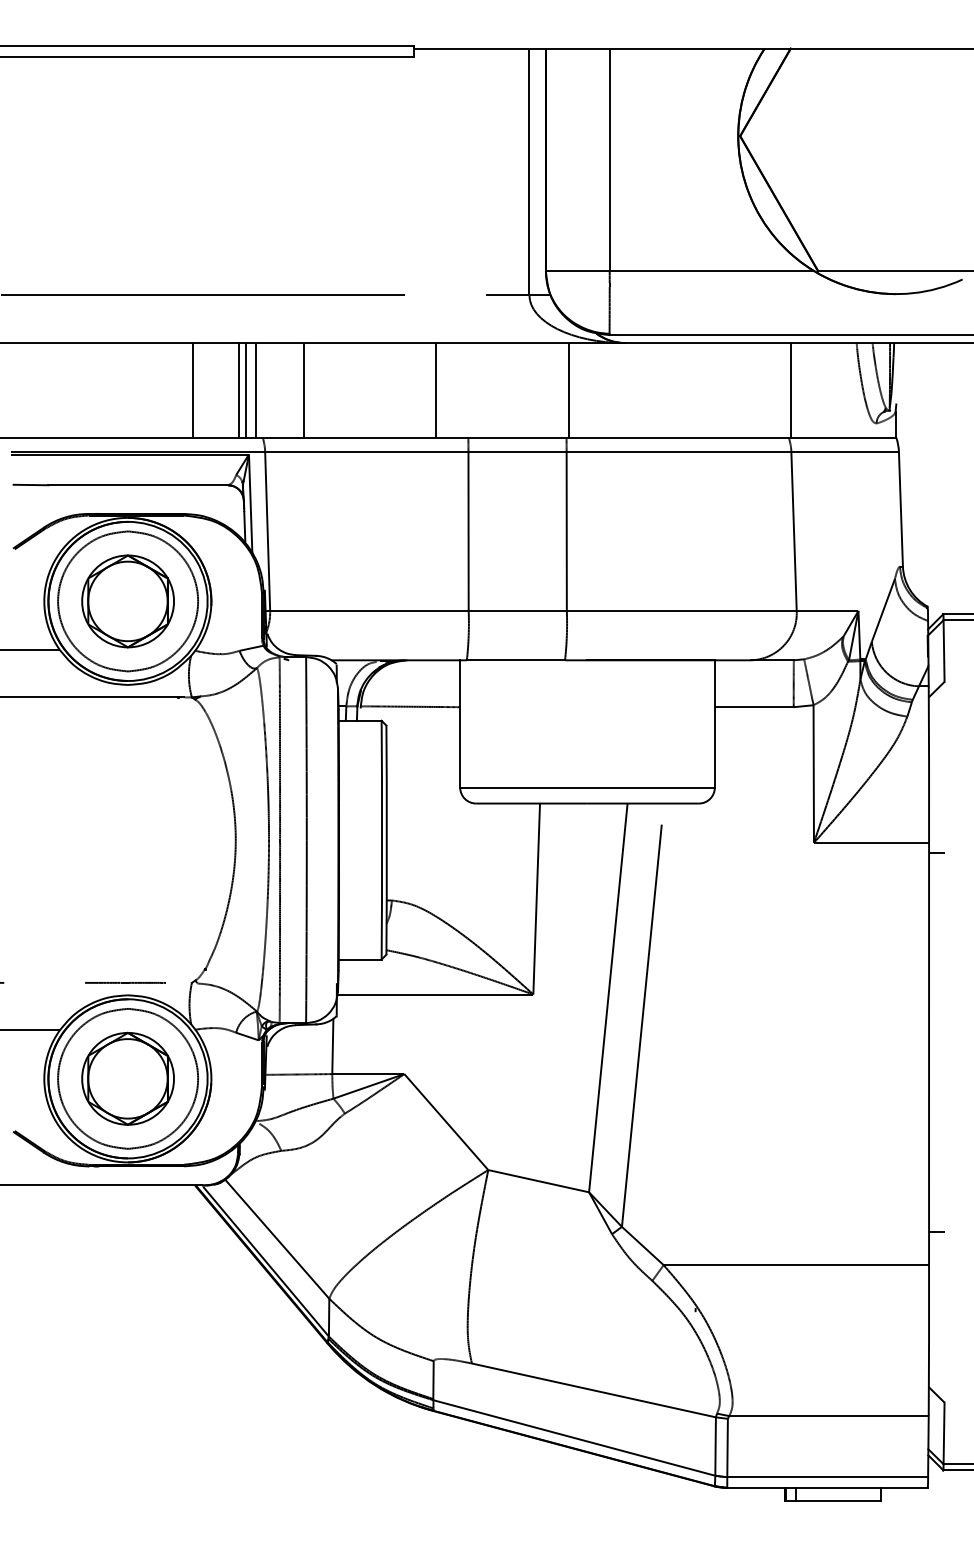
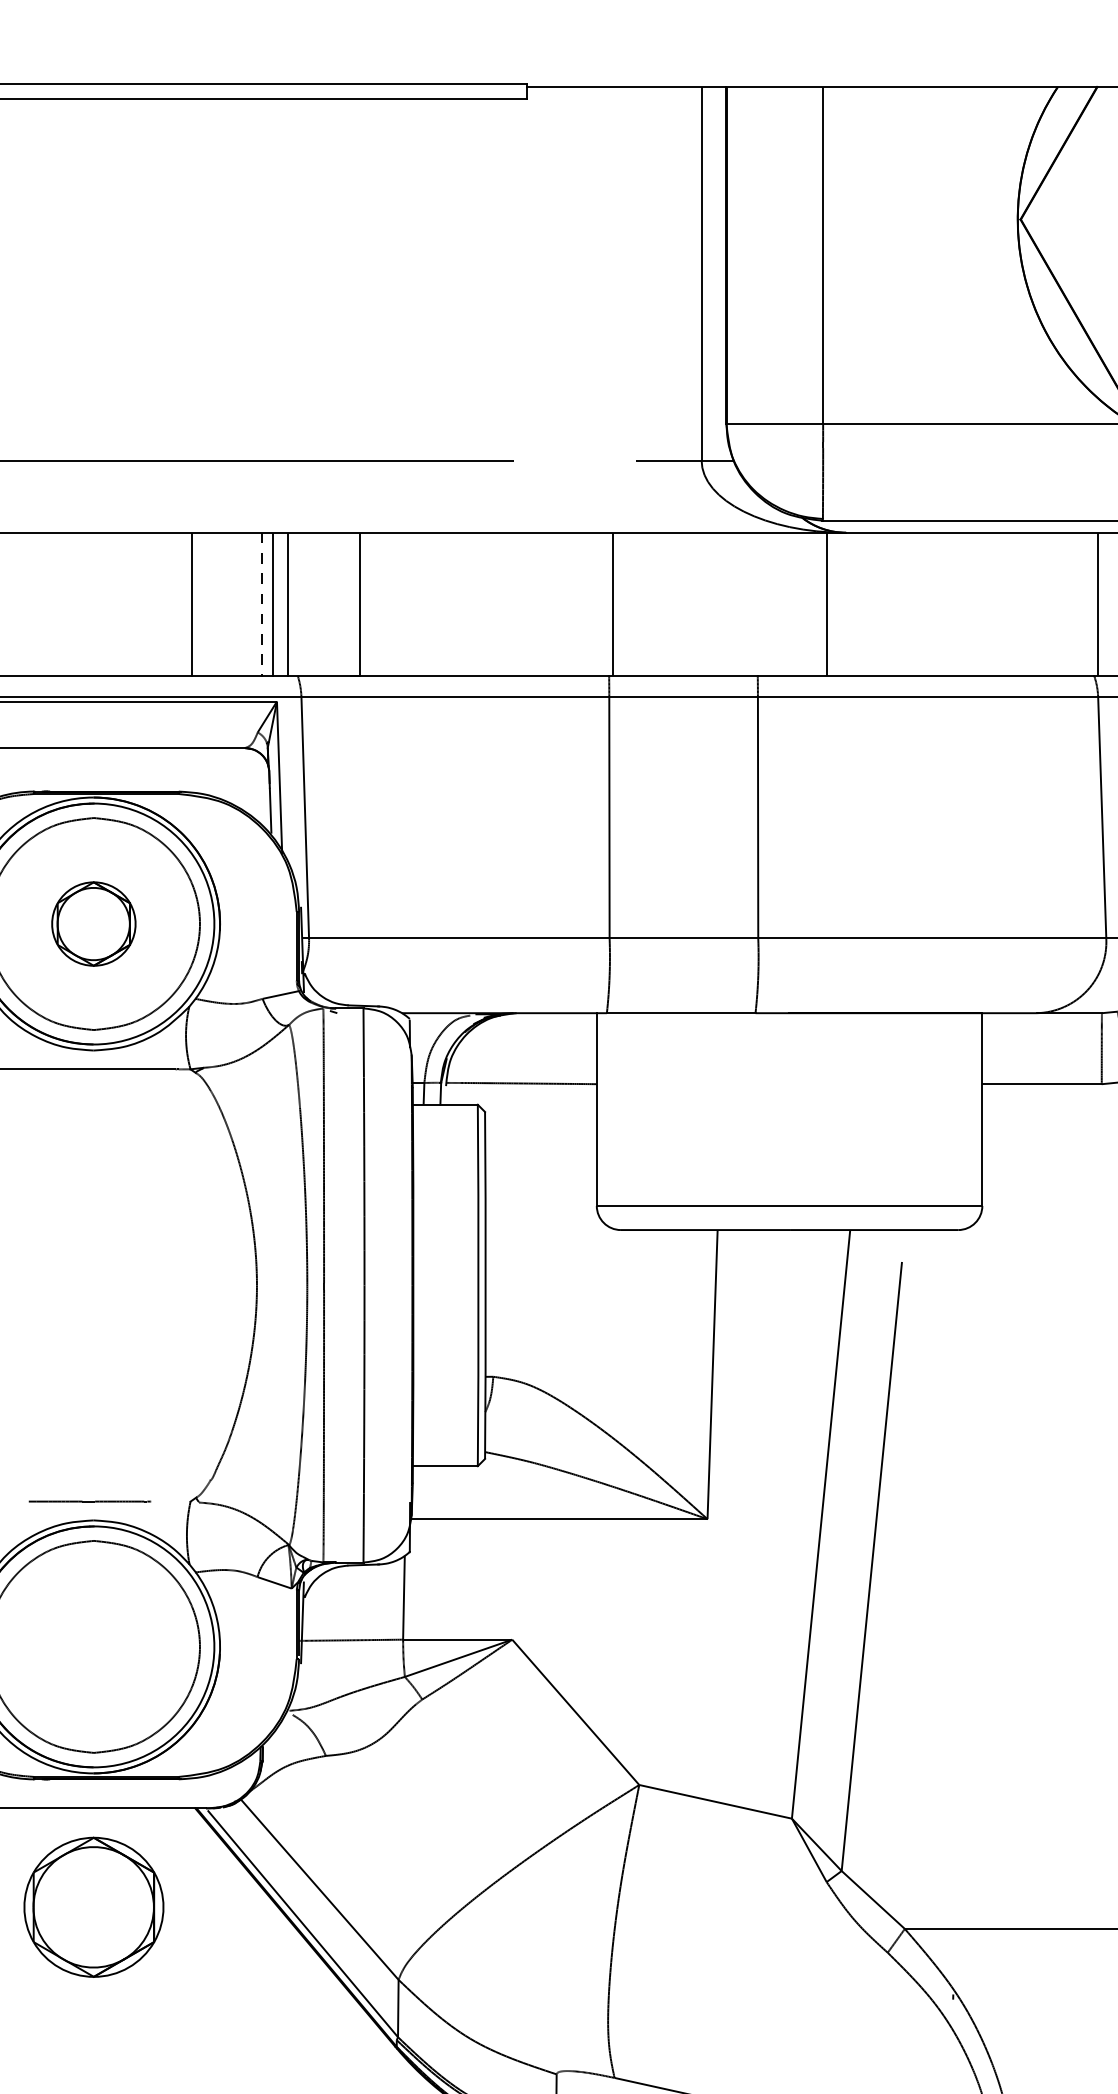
line: (238, 390) -> (261, 604), solid -> dashed
line: (436, 390) -> (613, 604), moved
line: (569, 390) -> (827, 604), moved
part: (127, 601) -> (93, 924), size x0.6
part: (127, 1078) -> (93, 1906), moved

